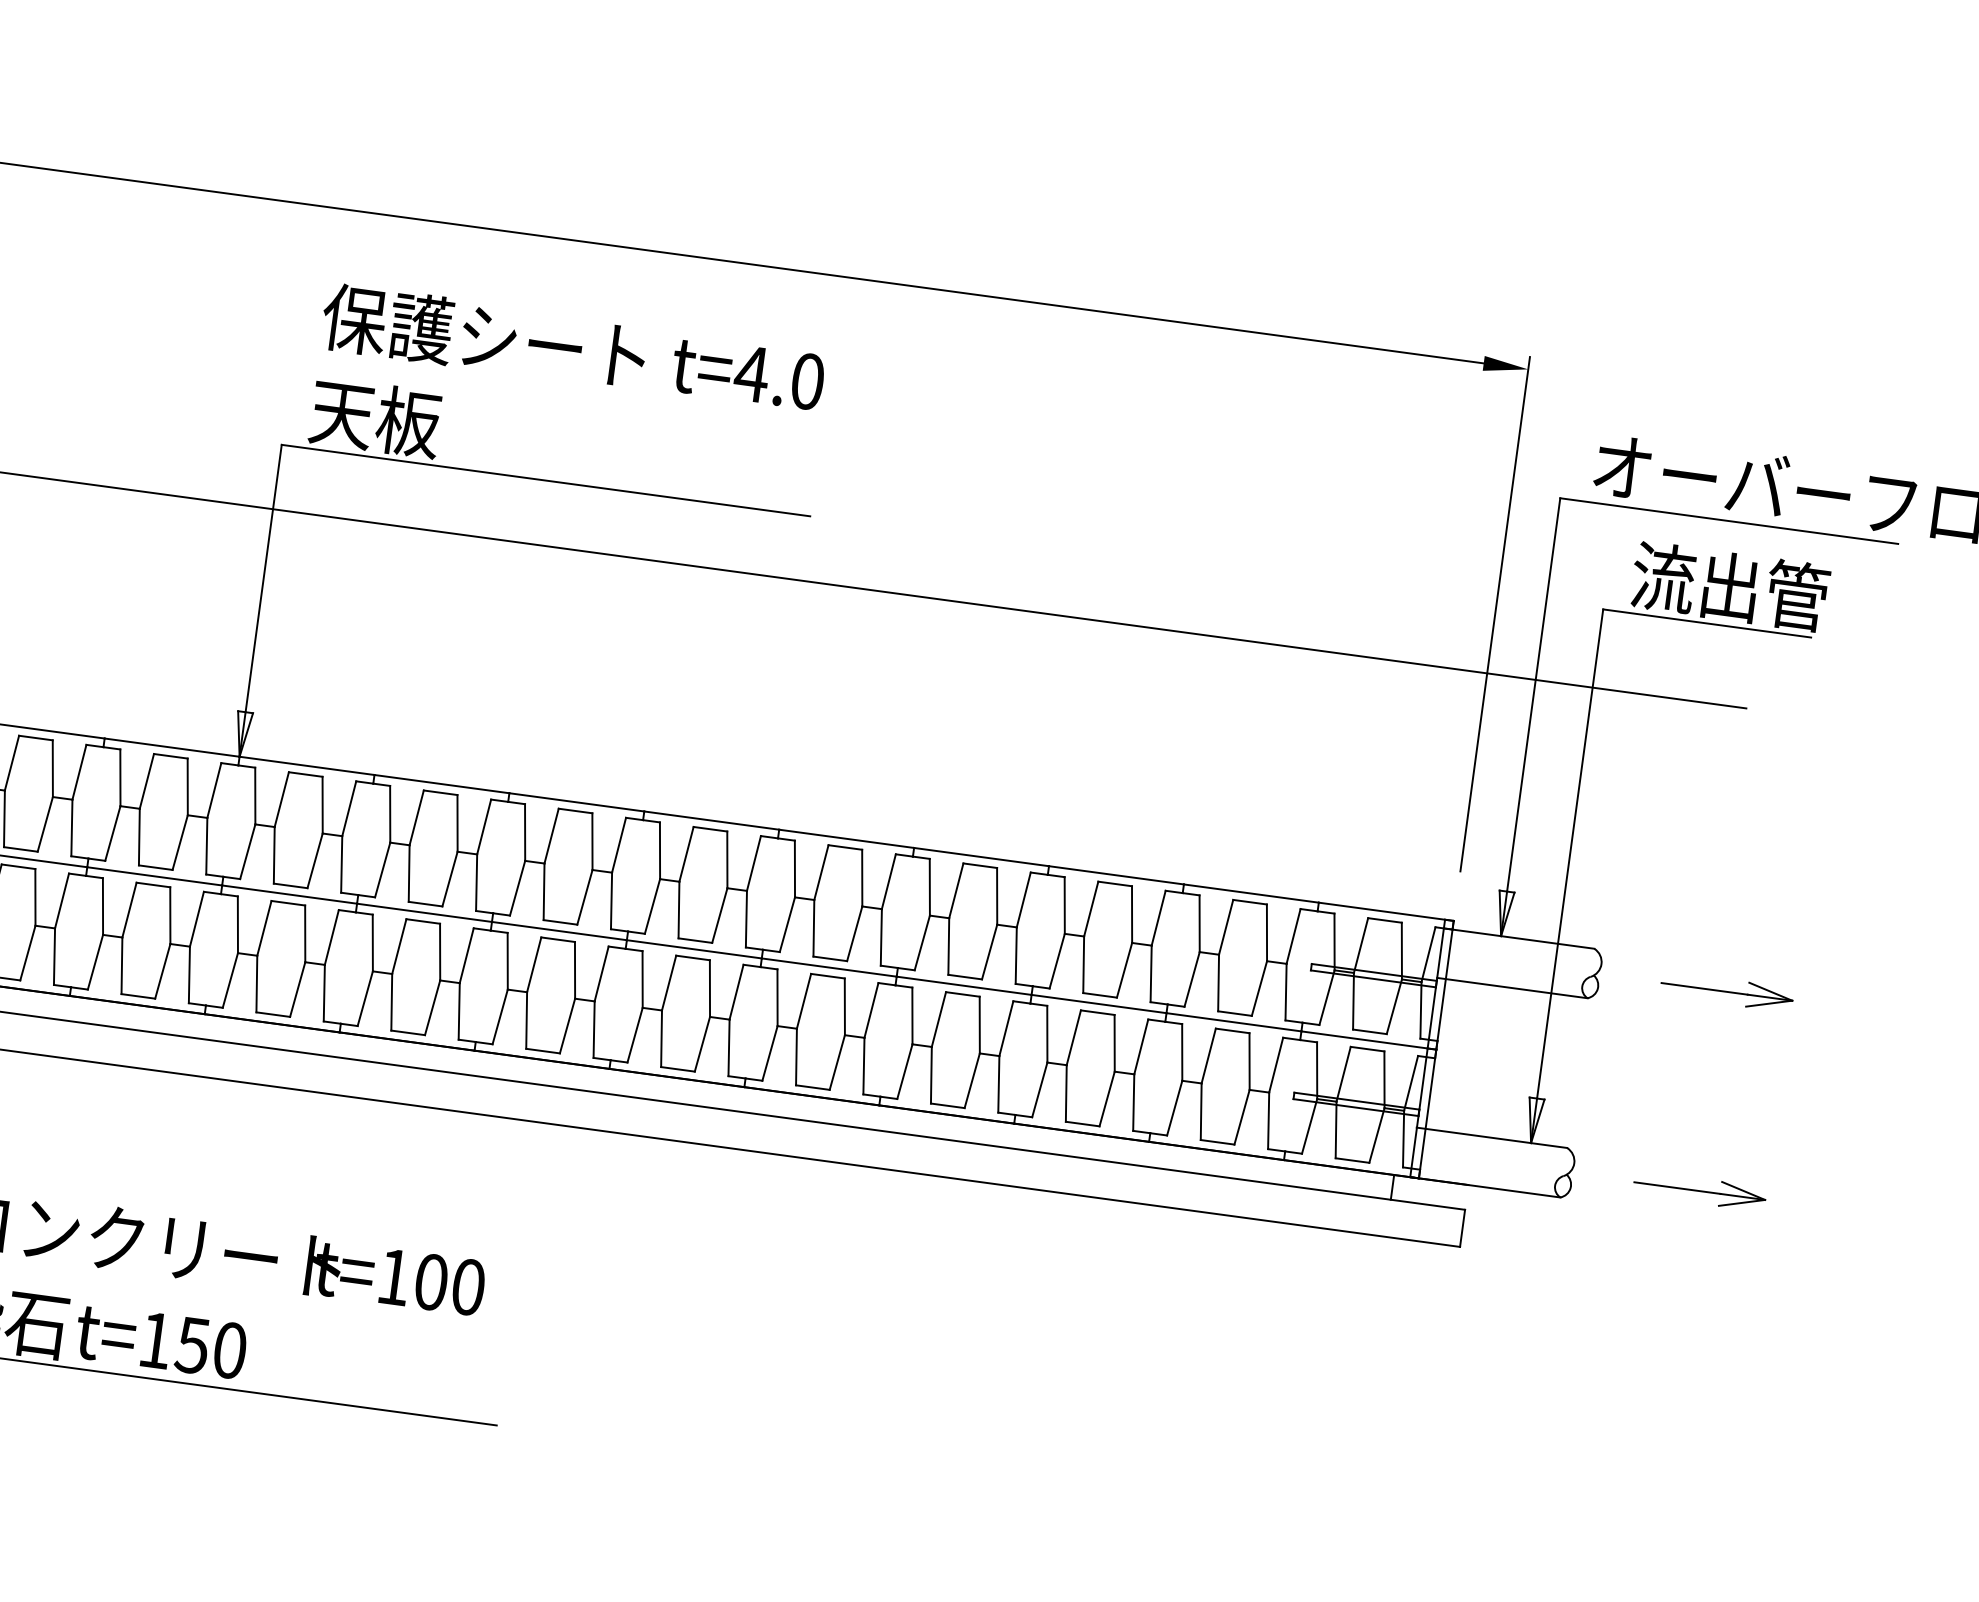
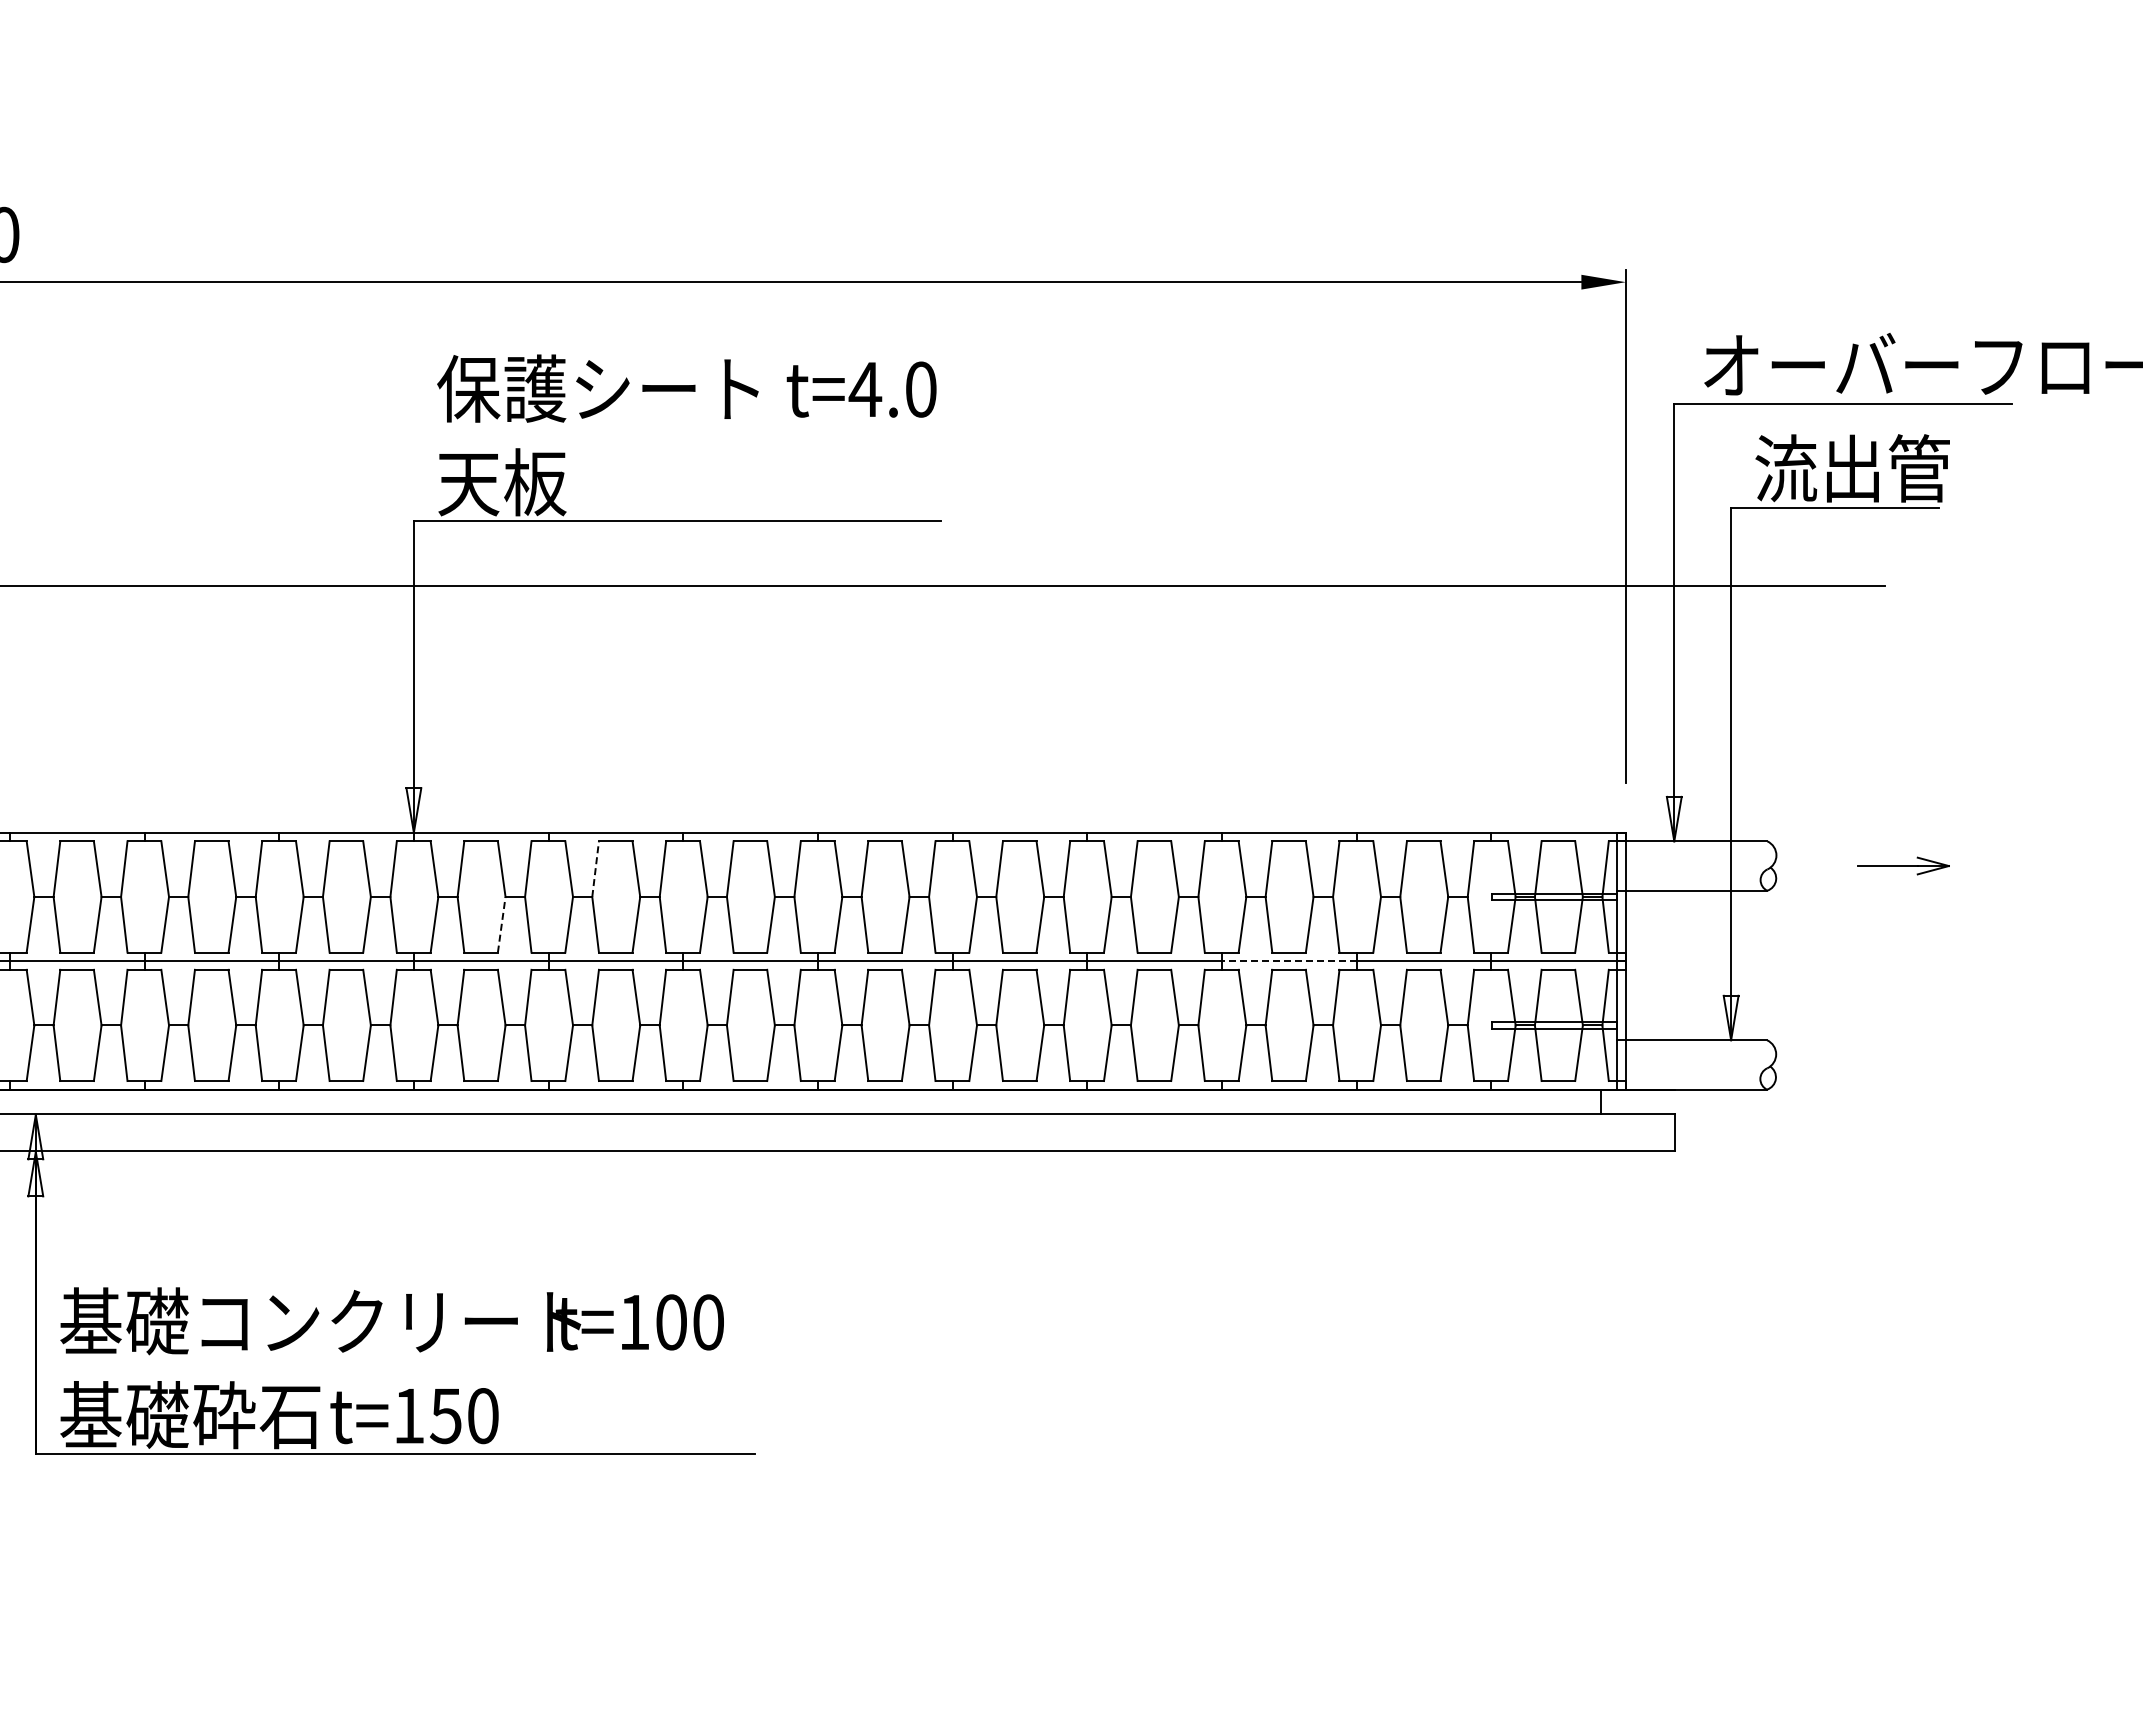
line: (416, 818) -> (595, 869), solid -> dashed
line: (314, 860) -> (501, 924), solid -> dashed
part: (1727, 991) -> (1903, 865), size x0.7
line: (1098, 1004) -> (1288, 961), solid -> dashed
part: (1700, 1190) -> (1903, 1064), removed

